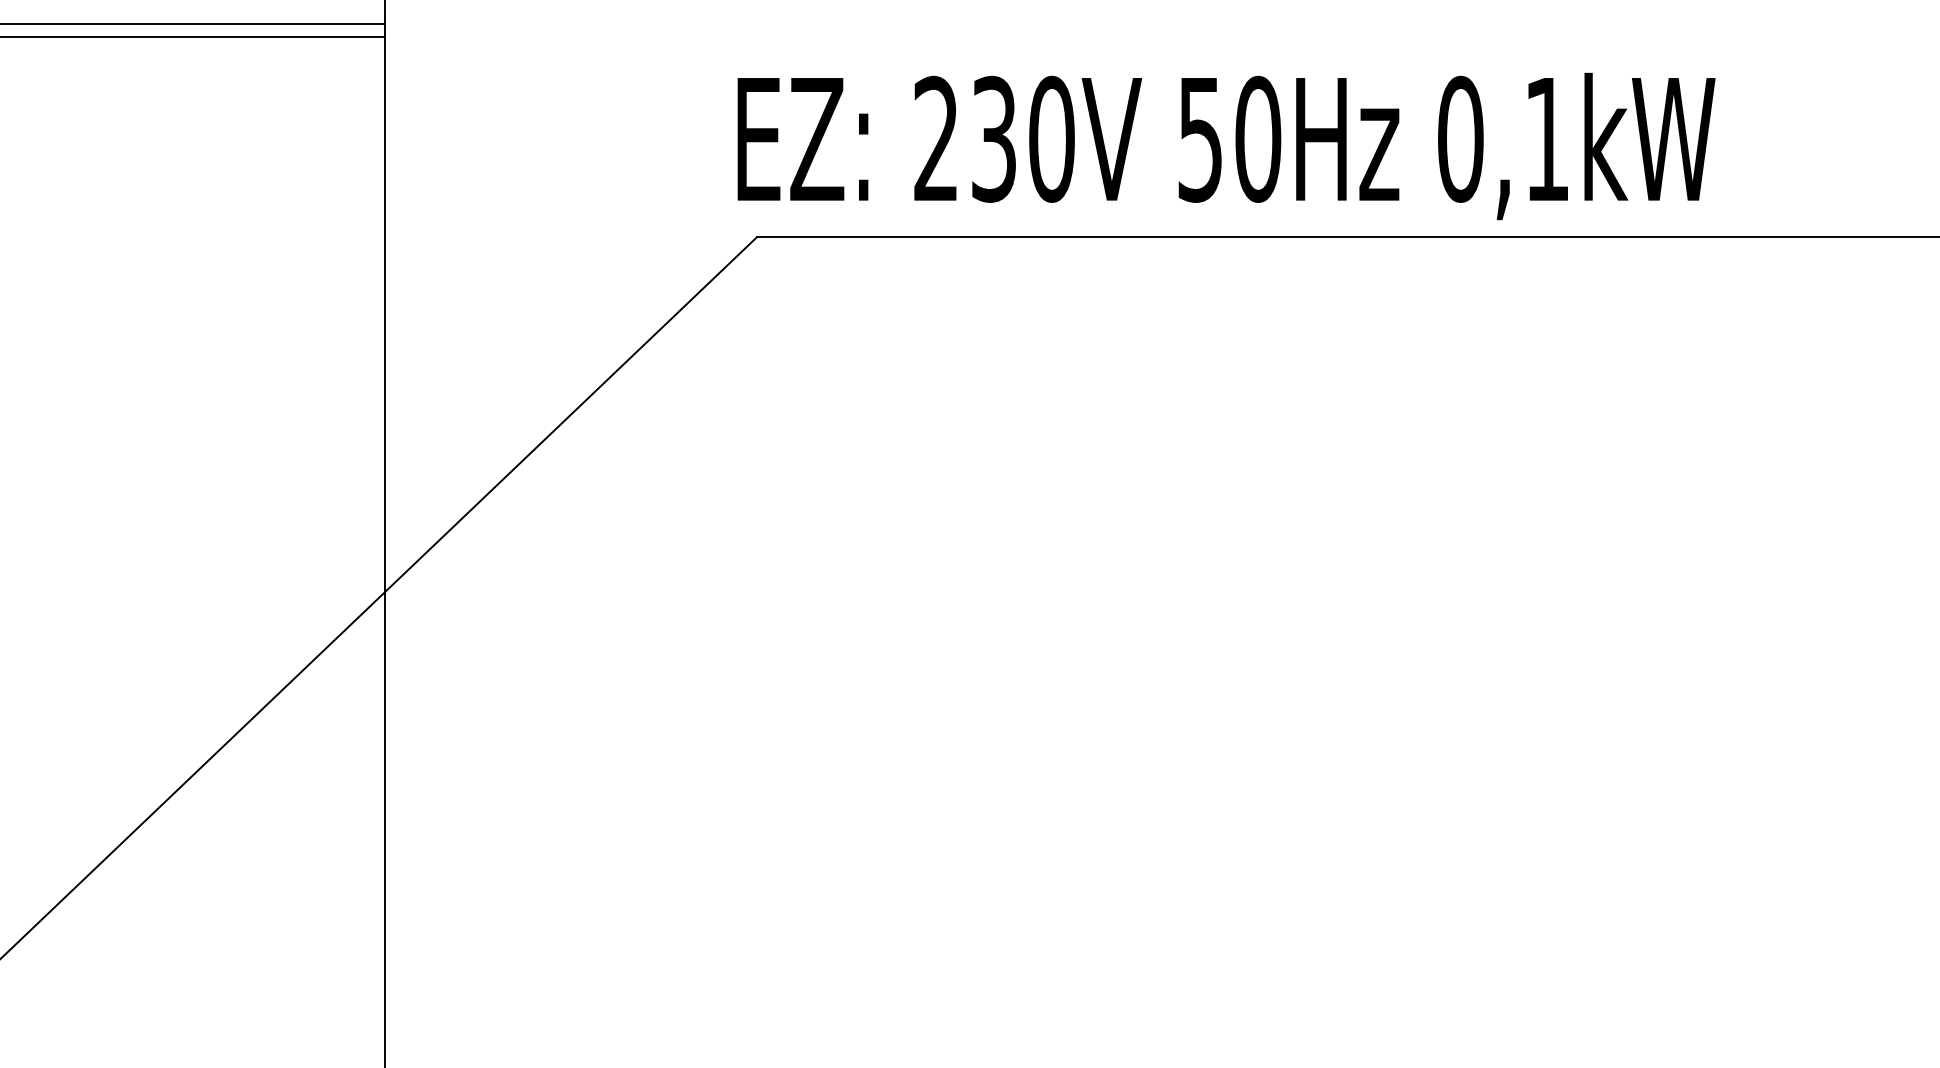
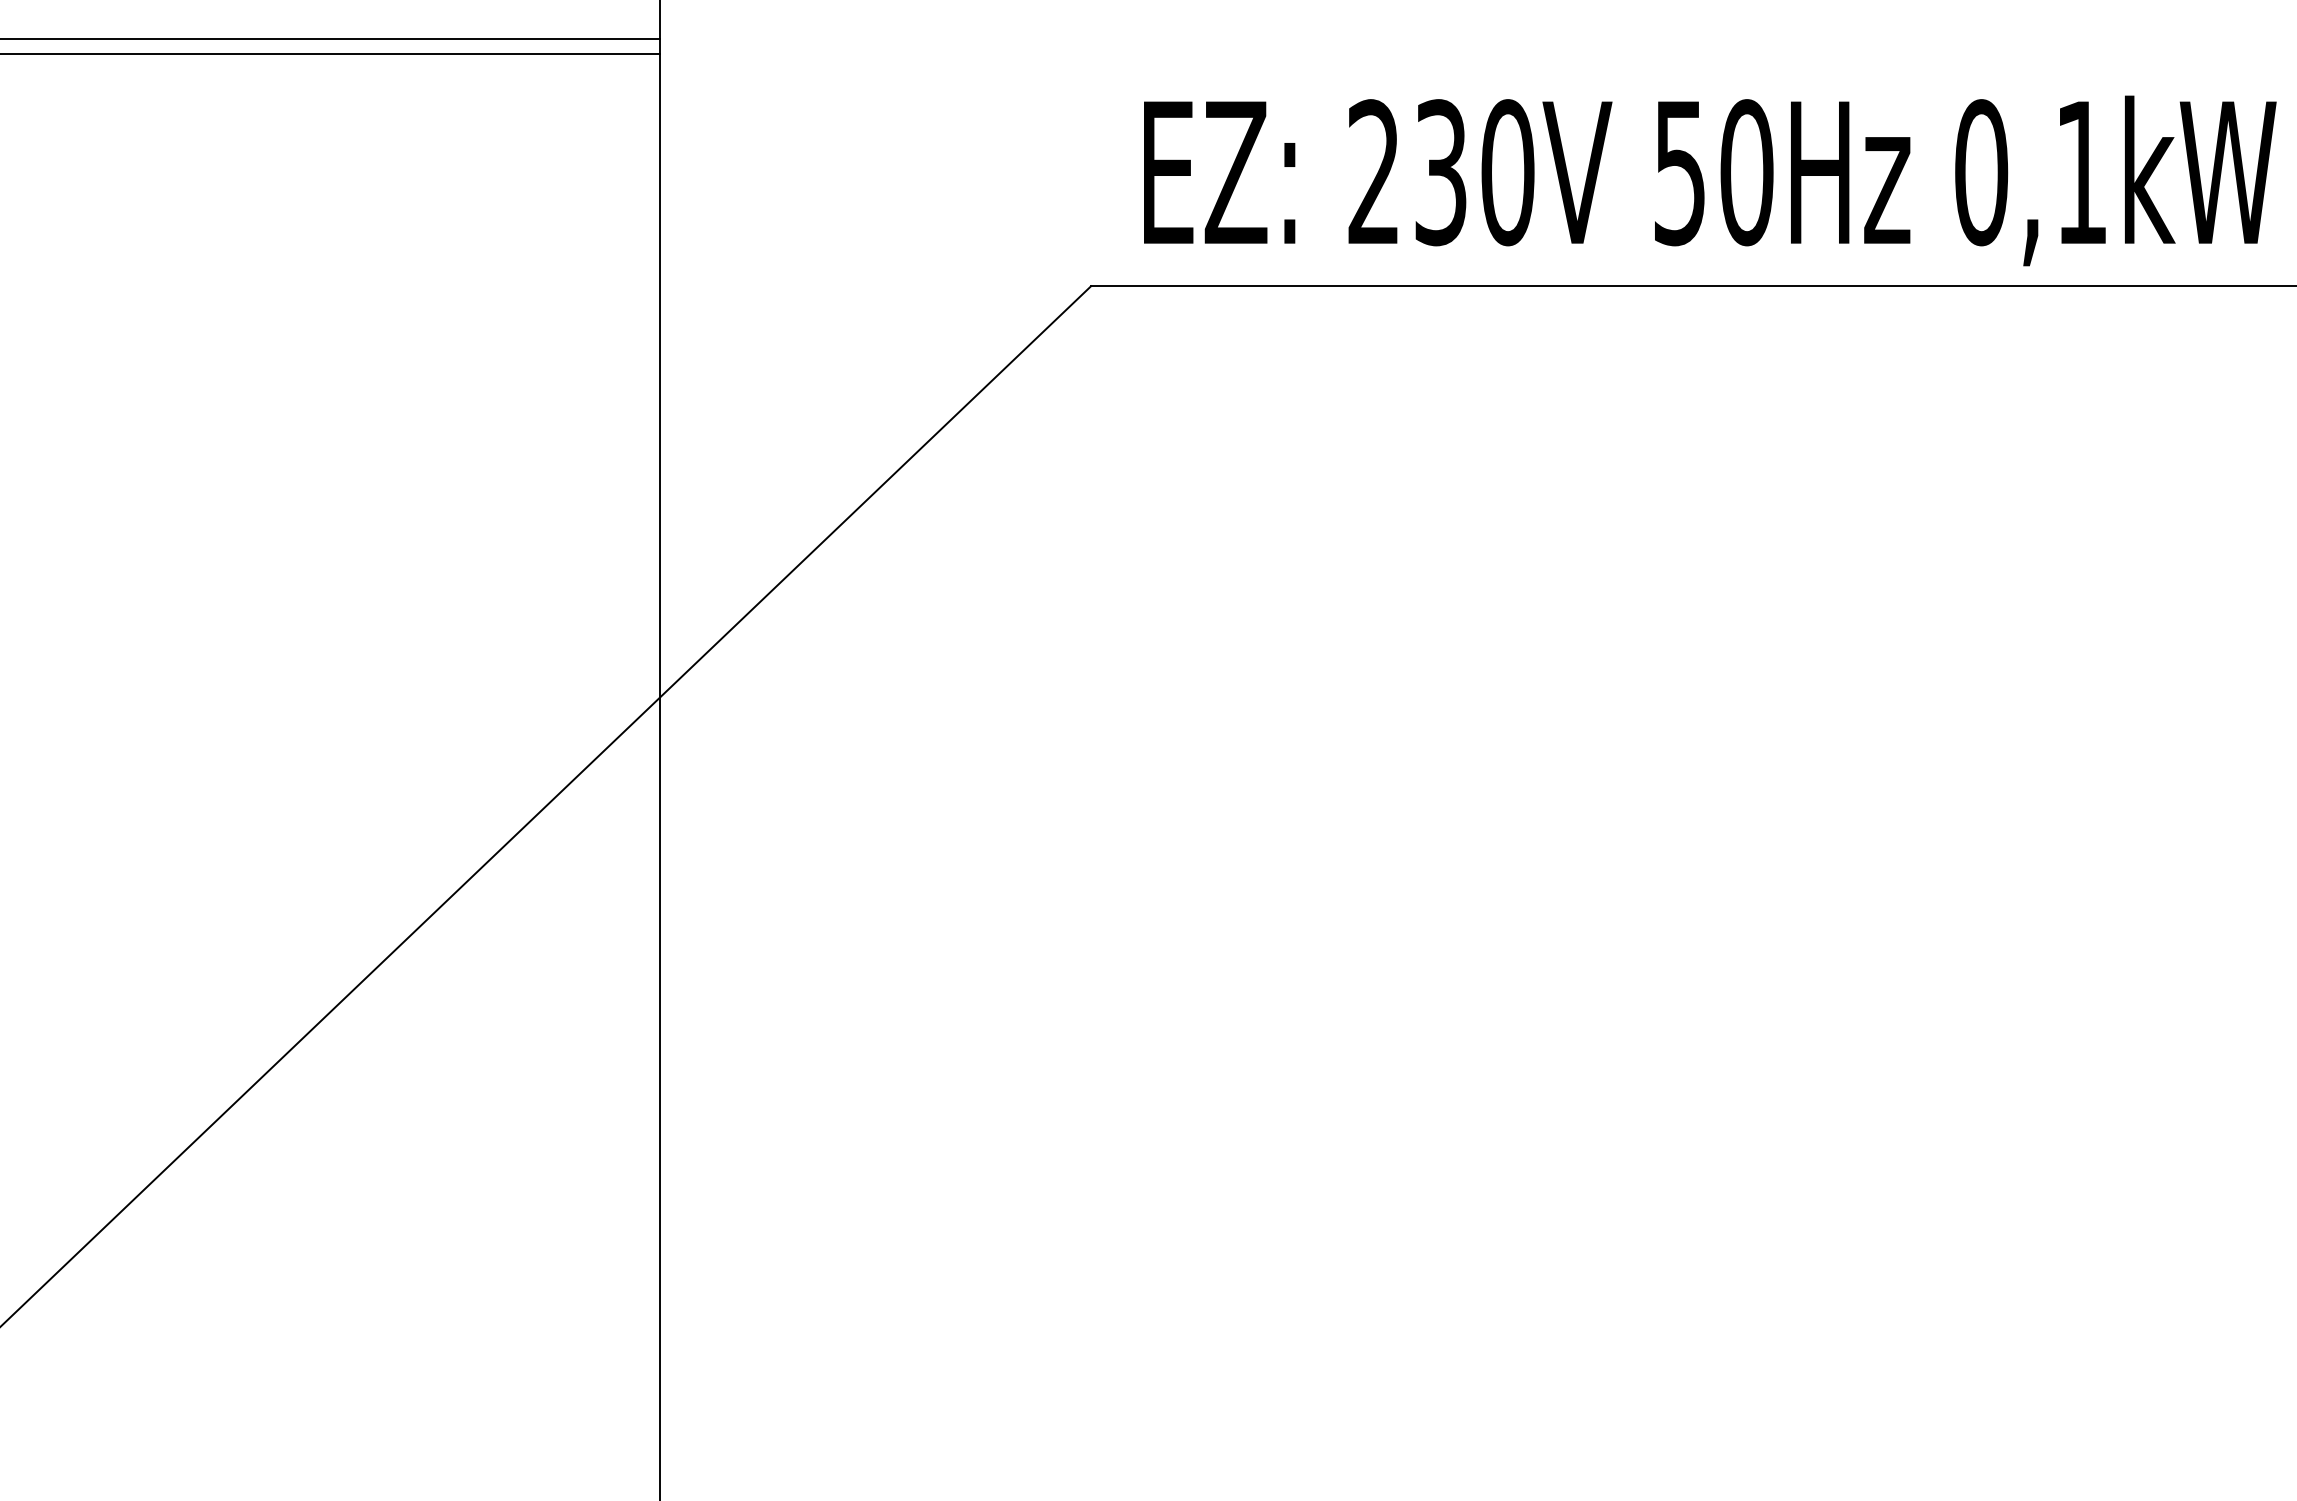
text: (1226, 146) -> (1710, 180), moved

